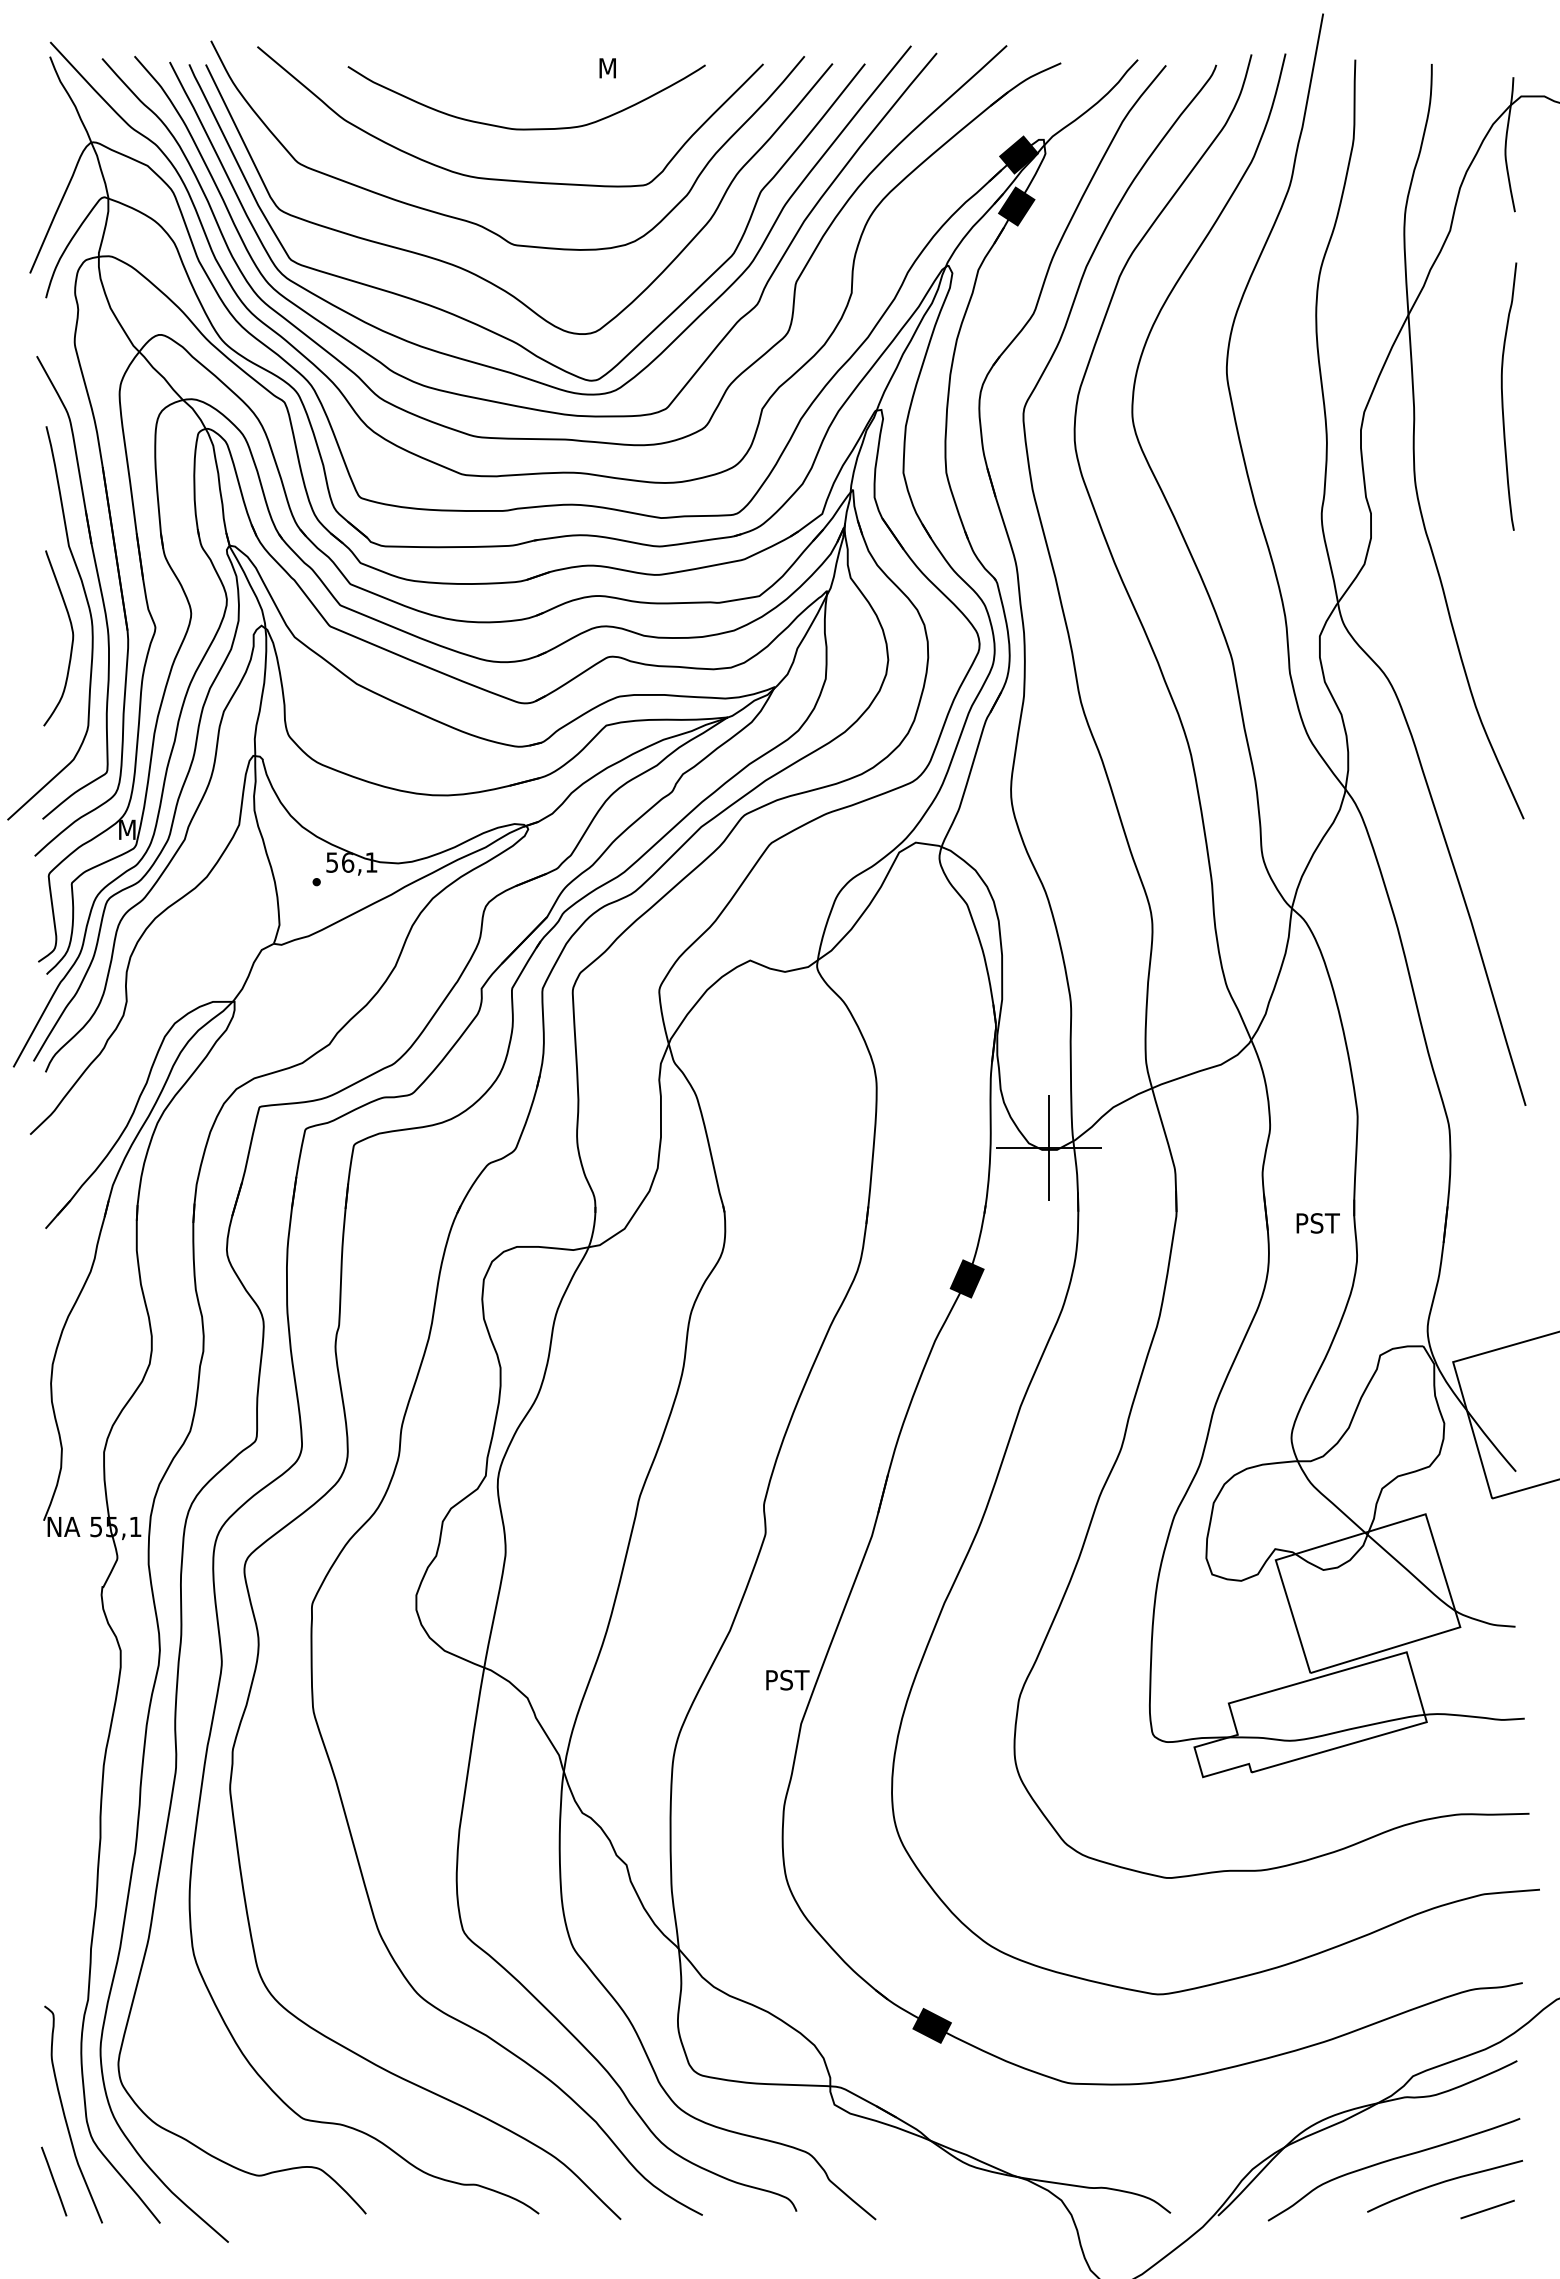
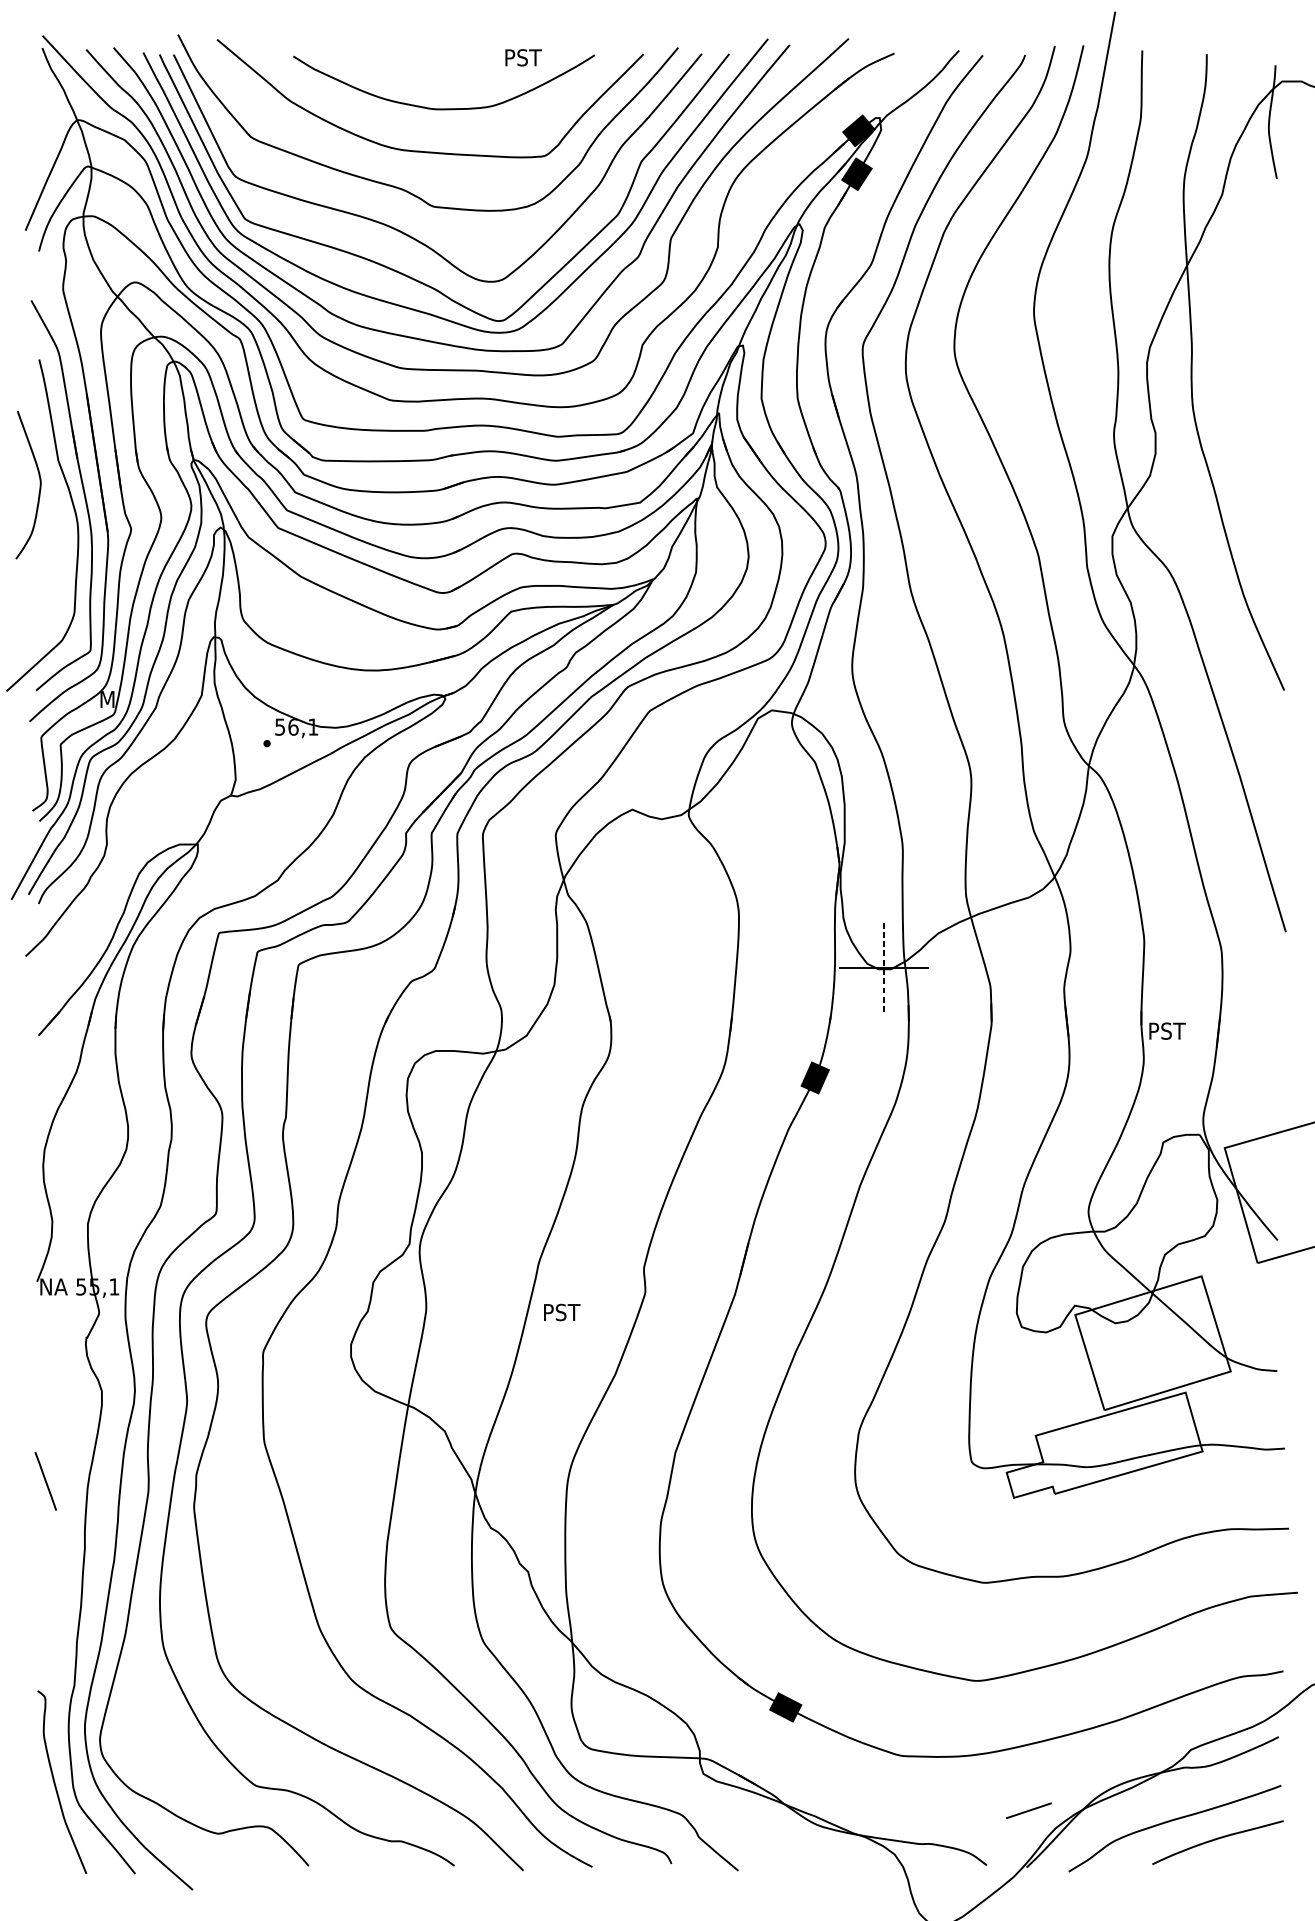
text: (622, 68) -> (524, 57), M -> PST
curve: (1503, 396) -> (1267, 334), removed
curve: (71, 641) -> (39, 487), moved
line: (1048, 1148) -> (883, 968), solid -> dashed
text: (1317, 1223) -> (1166, 1031), moved
text: (787, 1680) -> (561, 1312), moved
line: (54, 2181) -> (46, 1481), moved
line: (1487, 2209) -> (1028, 1810), moved

